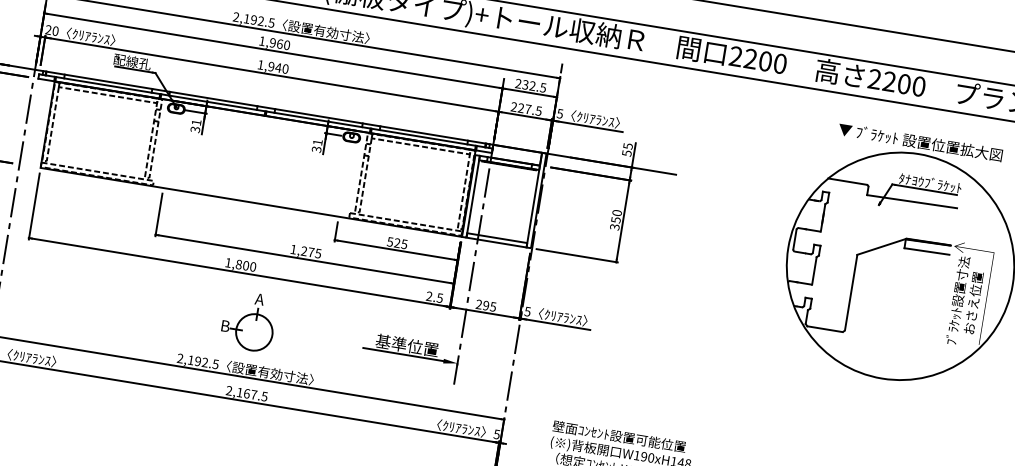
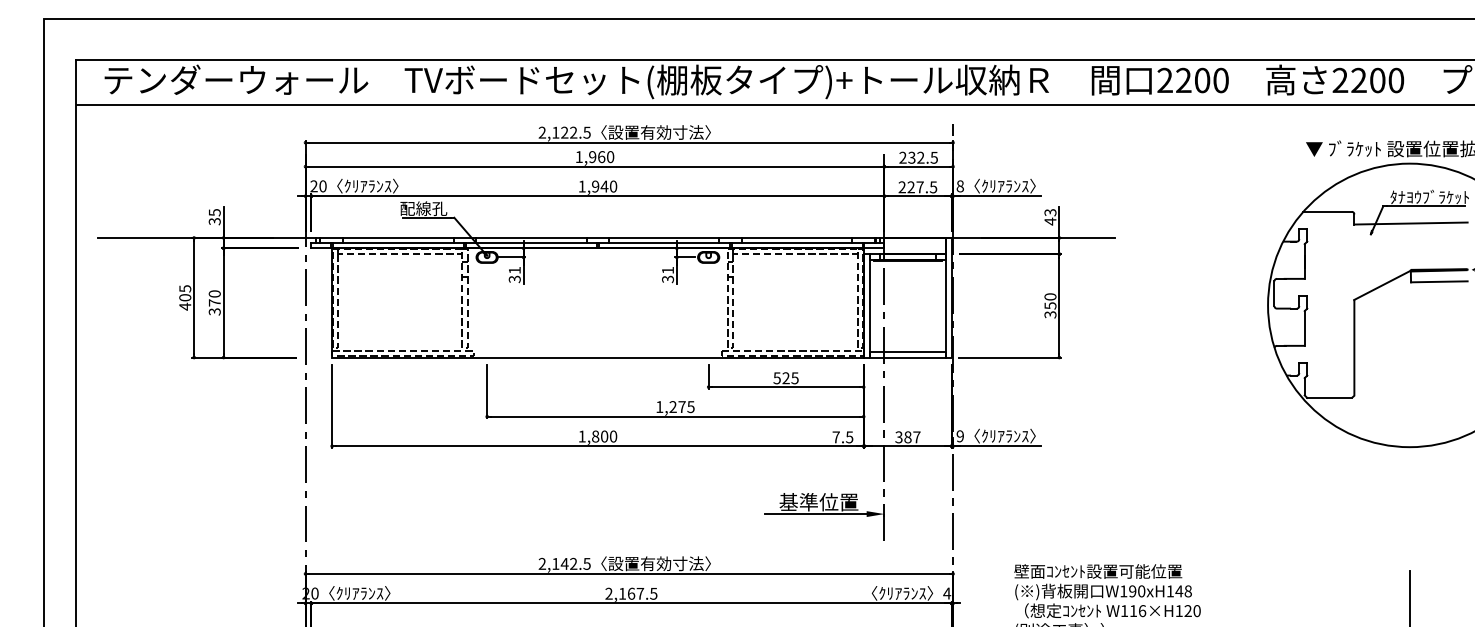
text: (253, 19) -> (564, 132), 2,192.5 -> 2,122.5
text: (559, 113) -> (959, 186), 5 -> 8
text: (627, 150) -> (1050, 217), 55 -> 43
text: (428, 296) -> (835, 437), 2.5 -> 7.5
text: (485, 305) -> (907, 437), 295 -> 387
text: (527, 311) -> (959, 436), 5 -> 9
part: (248, 321) -> (618, 504), removed
text: (197, 361) -> (564, 563), 2,192.5 -> 2,142.5
text: (497, 434) -> (947, 593), 5 -> 4

